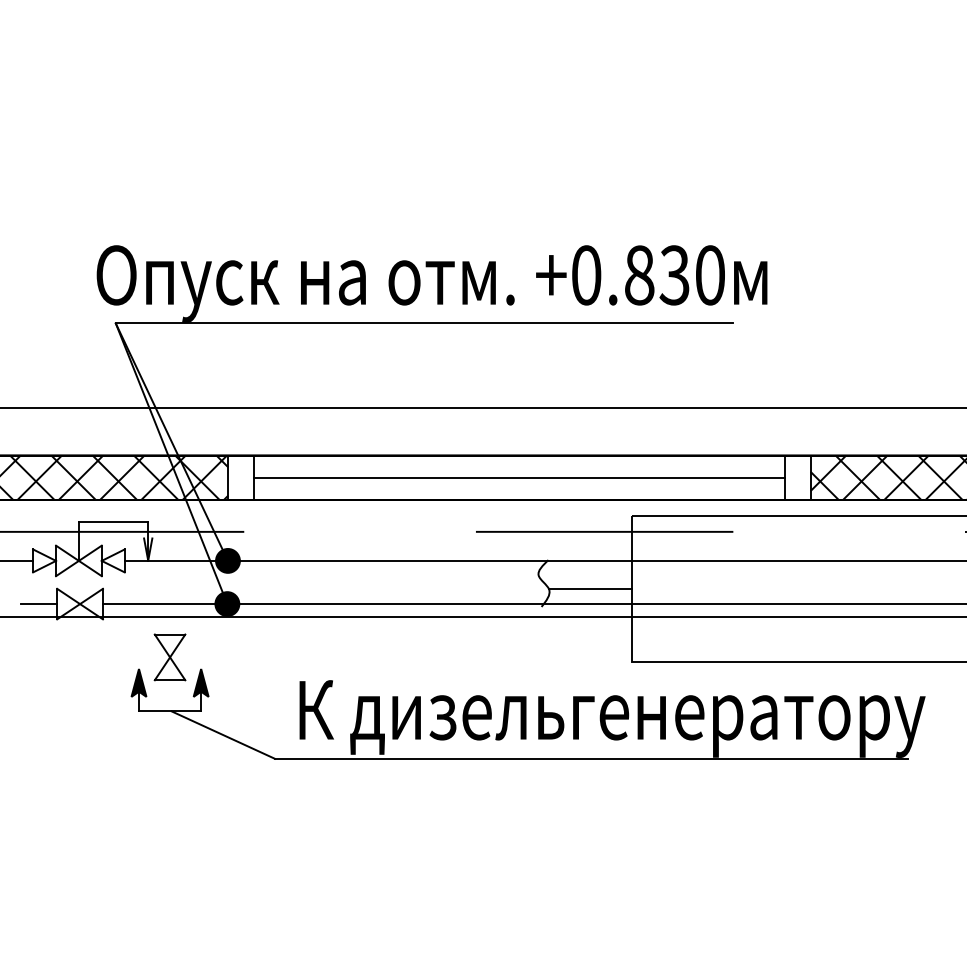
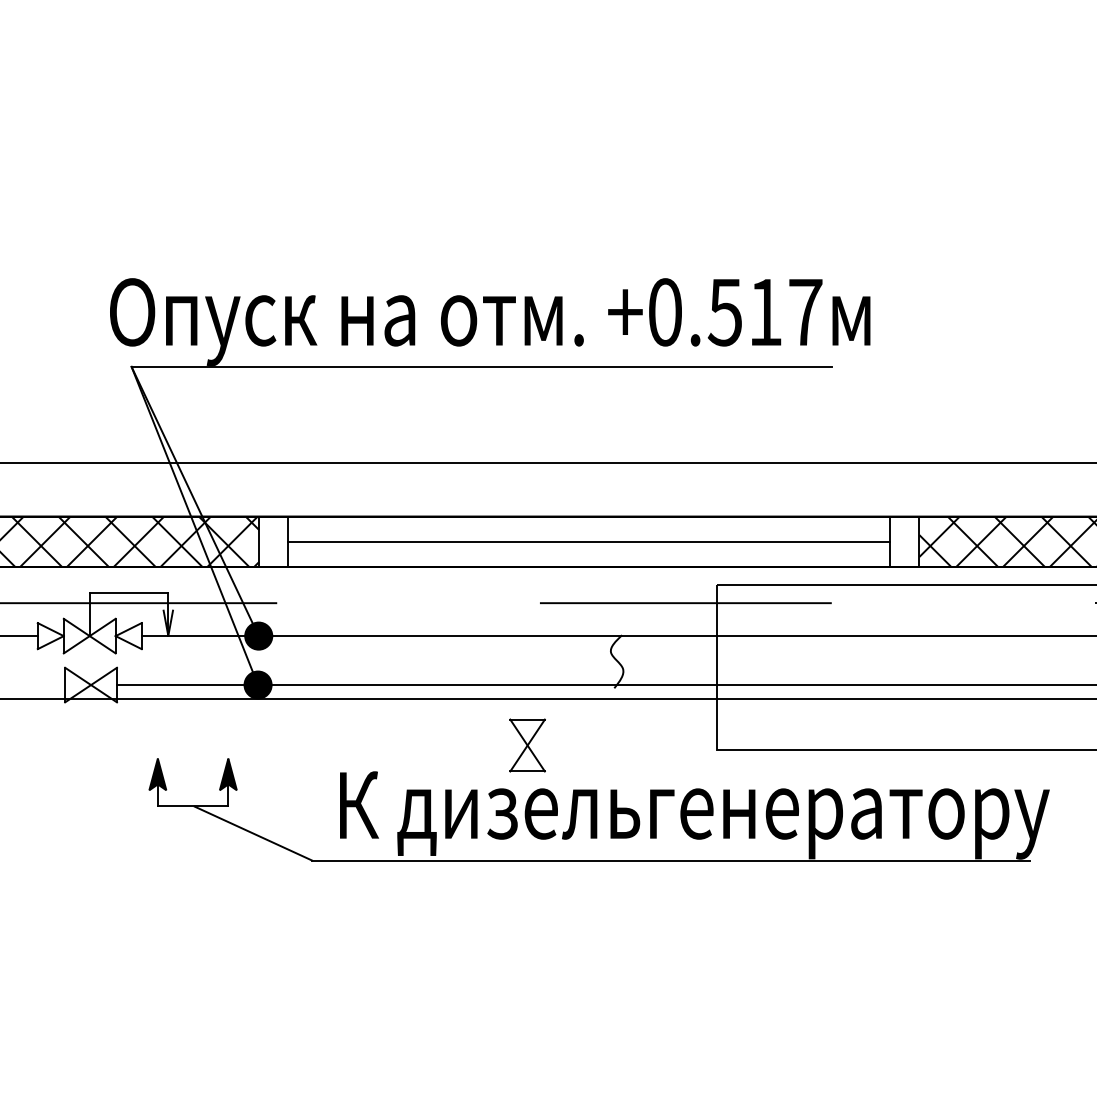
text: (674, 275) -> (765, 312), +0.830 -> +0.517
line: (590, 588) -> (669, 667), removed
line: (38, 604) -> (43, 685), removed
part: (169, 657) -> (526, 745), moved

